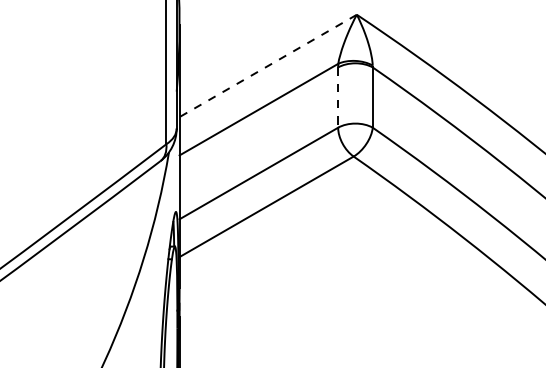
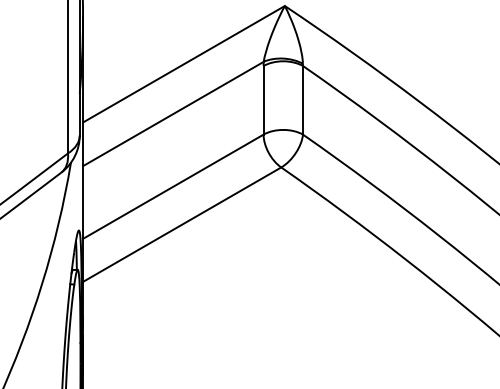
line: (267, 66) -> (183, 64), dashed -> solid
line: (338, 98) -> (263, 101), dashed -> solid

